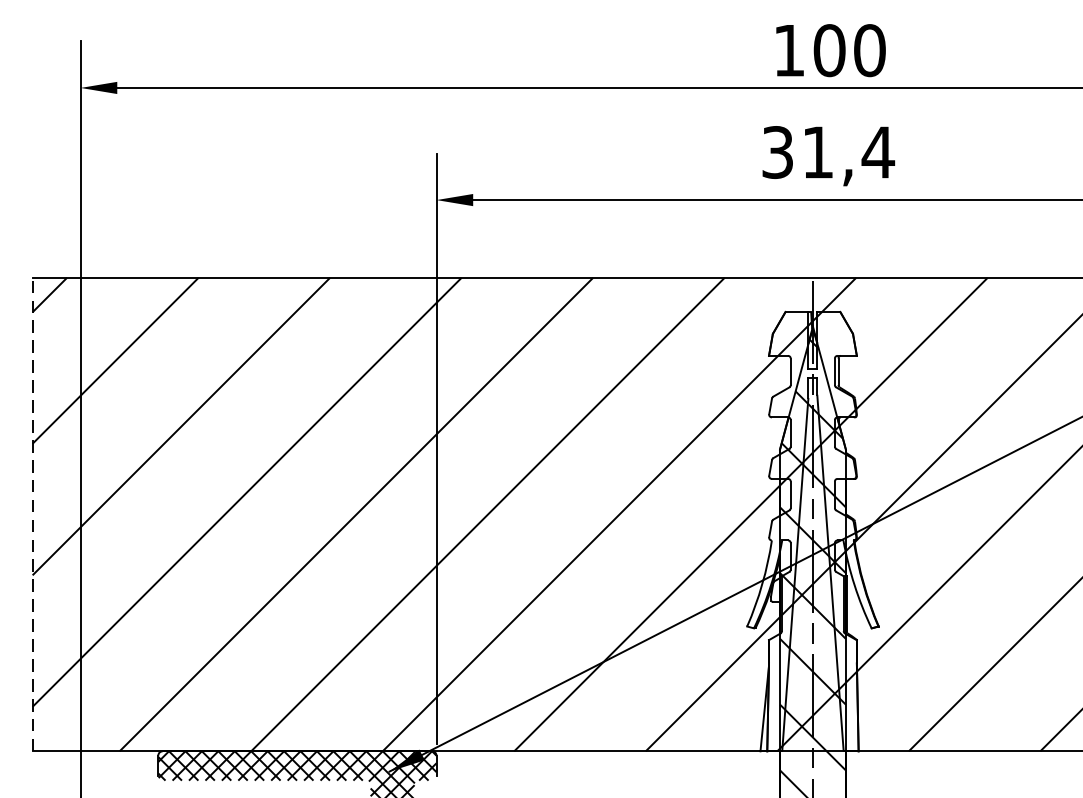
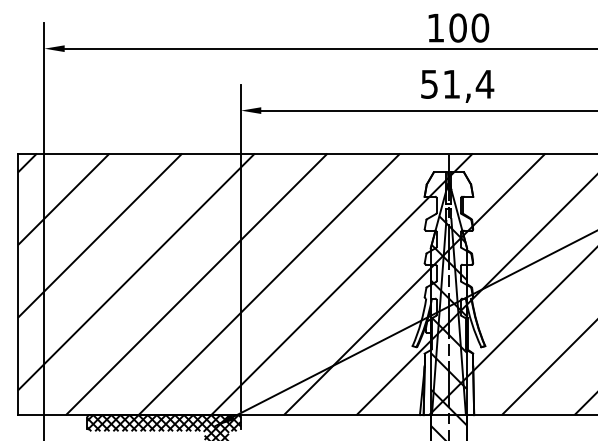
text: (777, 150) -> (429, 83), 31,4 -> 51,4
line: (31, 514) -> (17, 284), dashed -> solid

